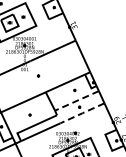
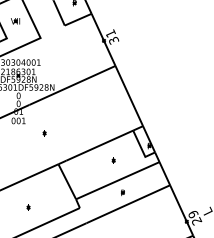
line: (76, 101) -> (116, 181), dashed -> solid
line: (82, 113) -> (128, 204), dashed -> solid

